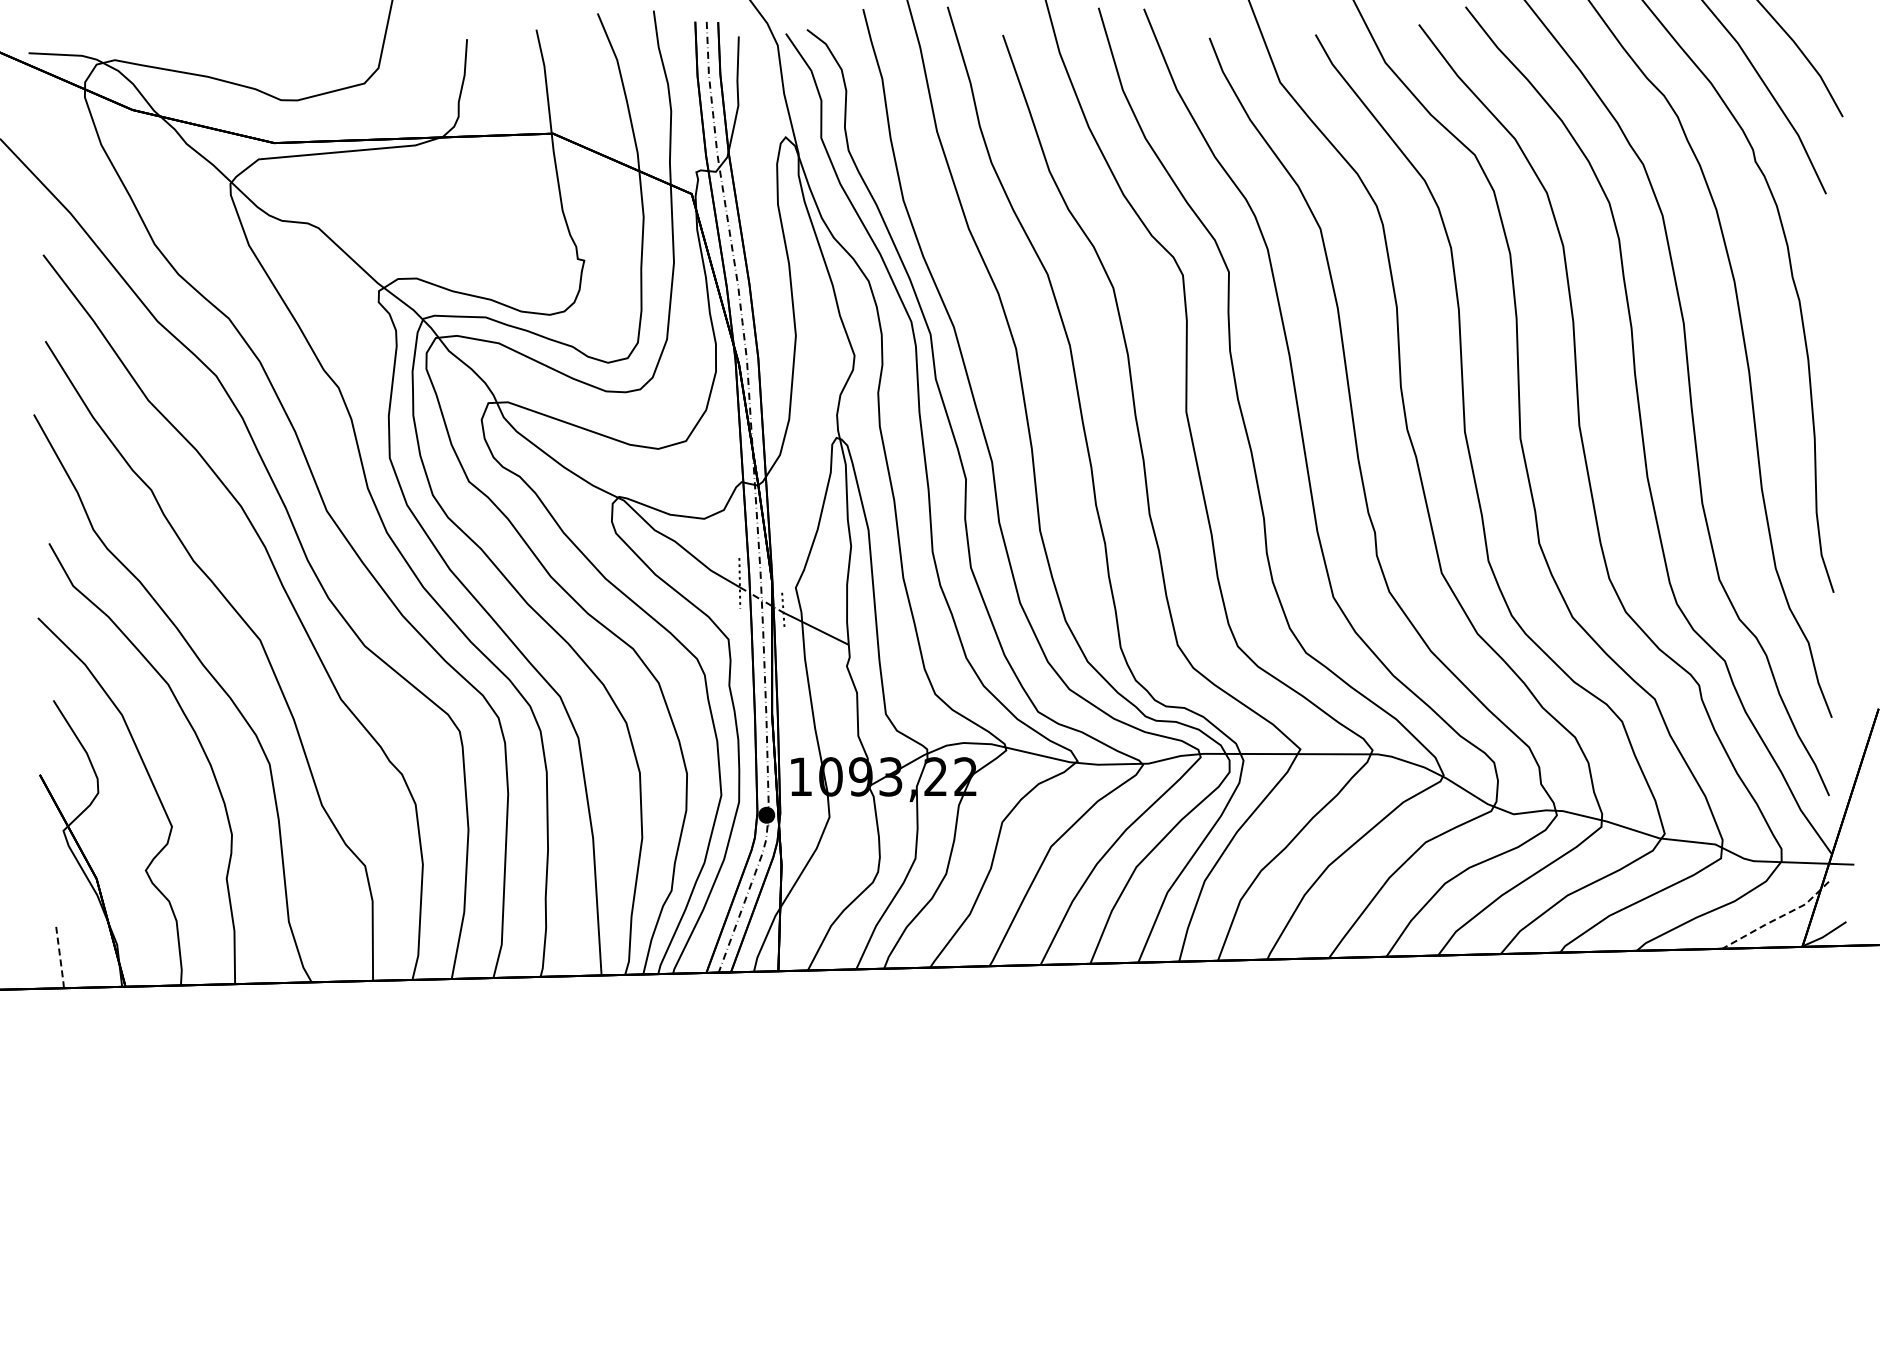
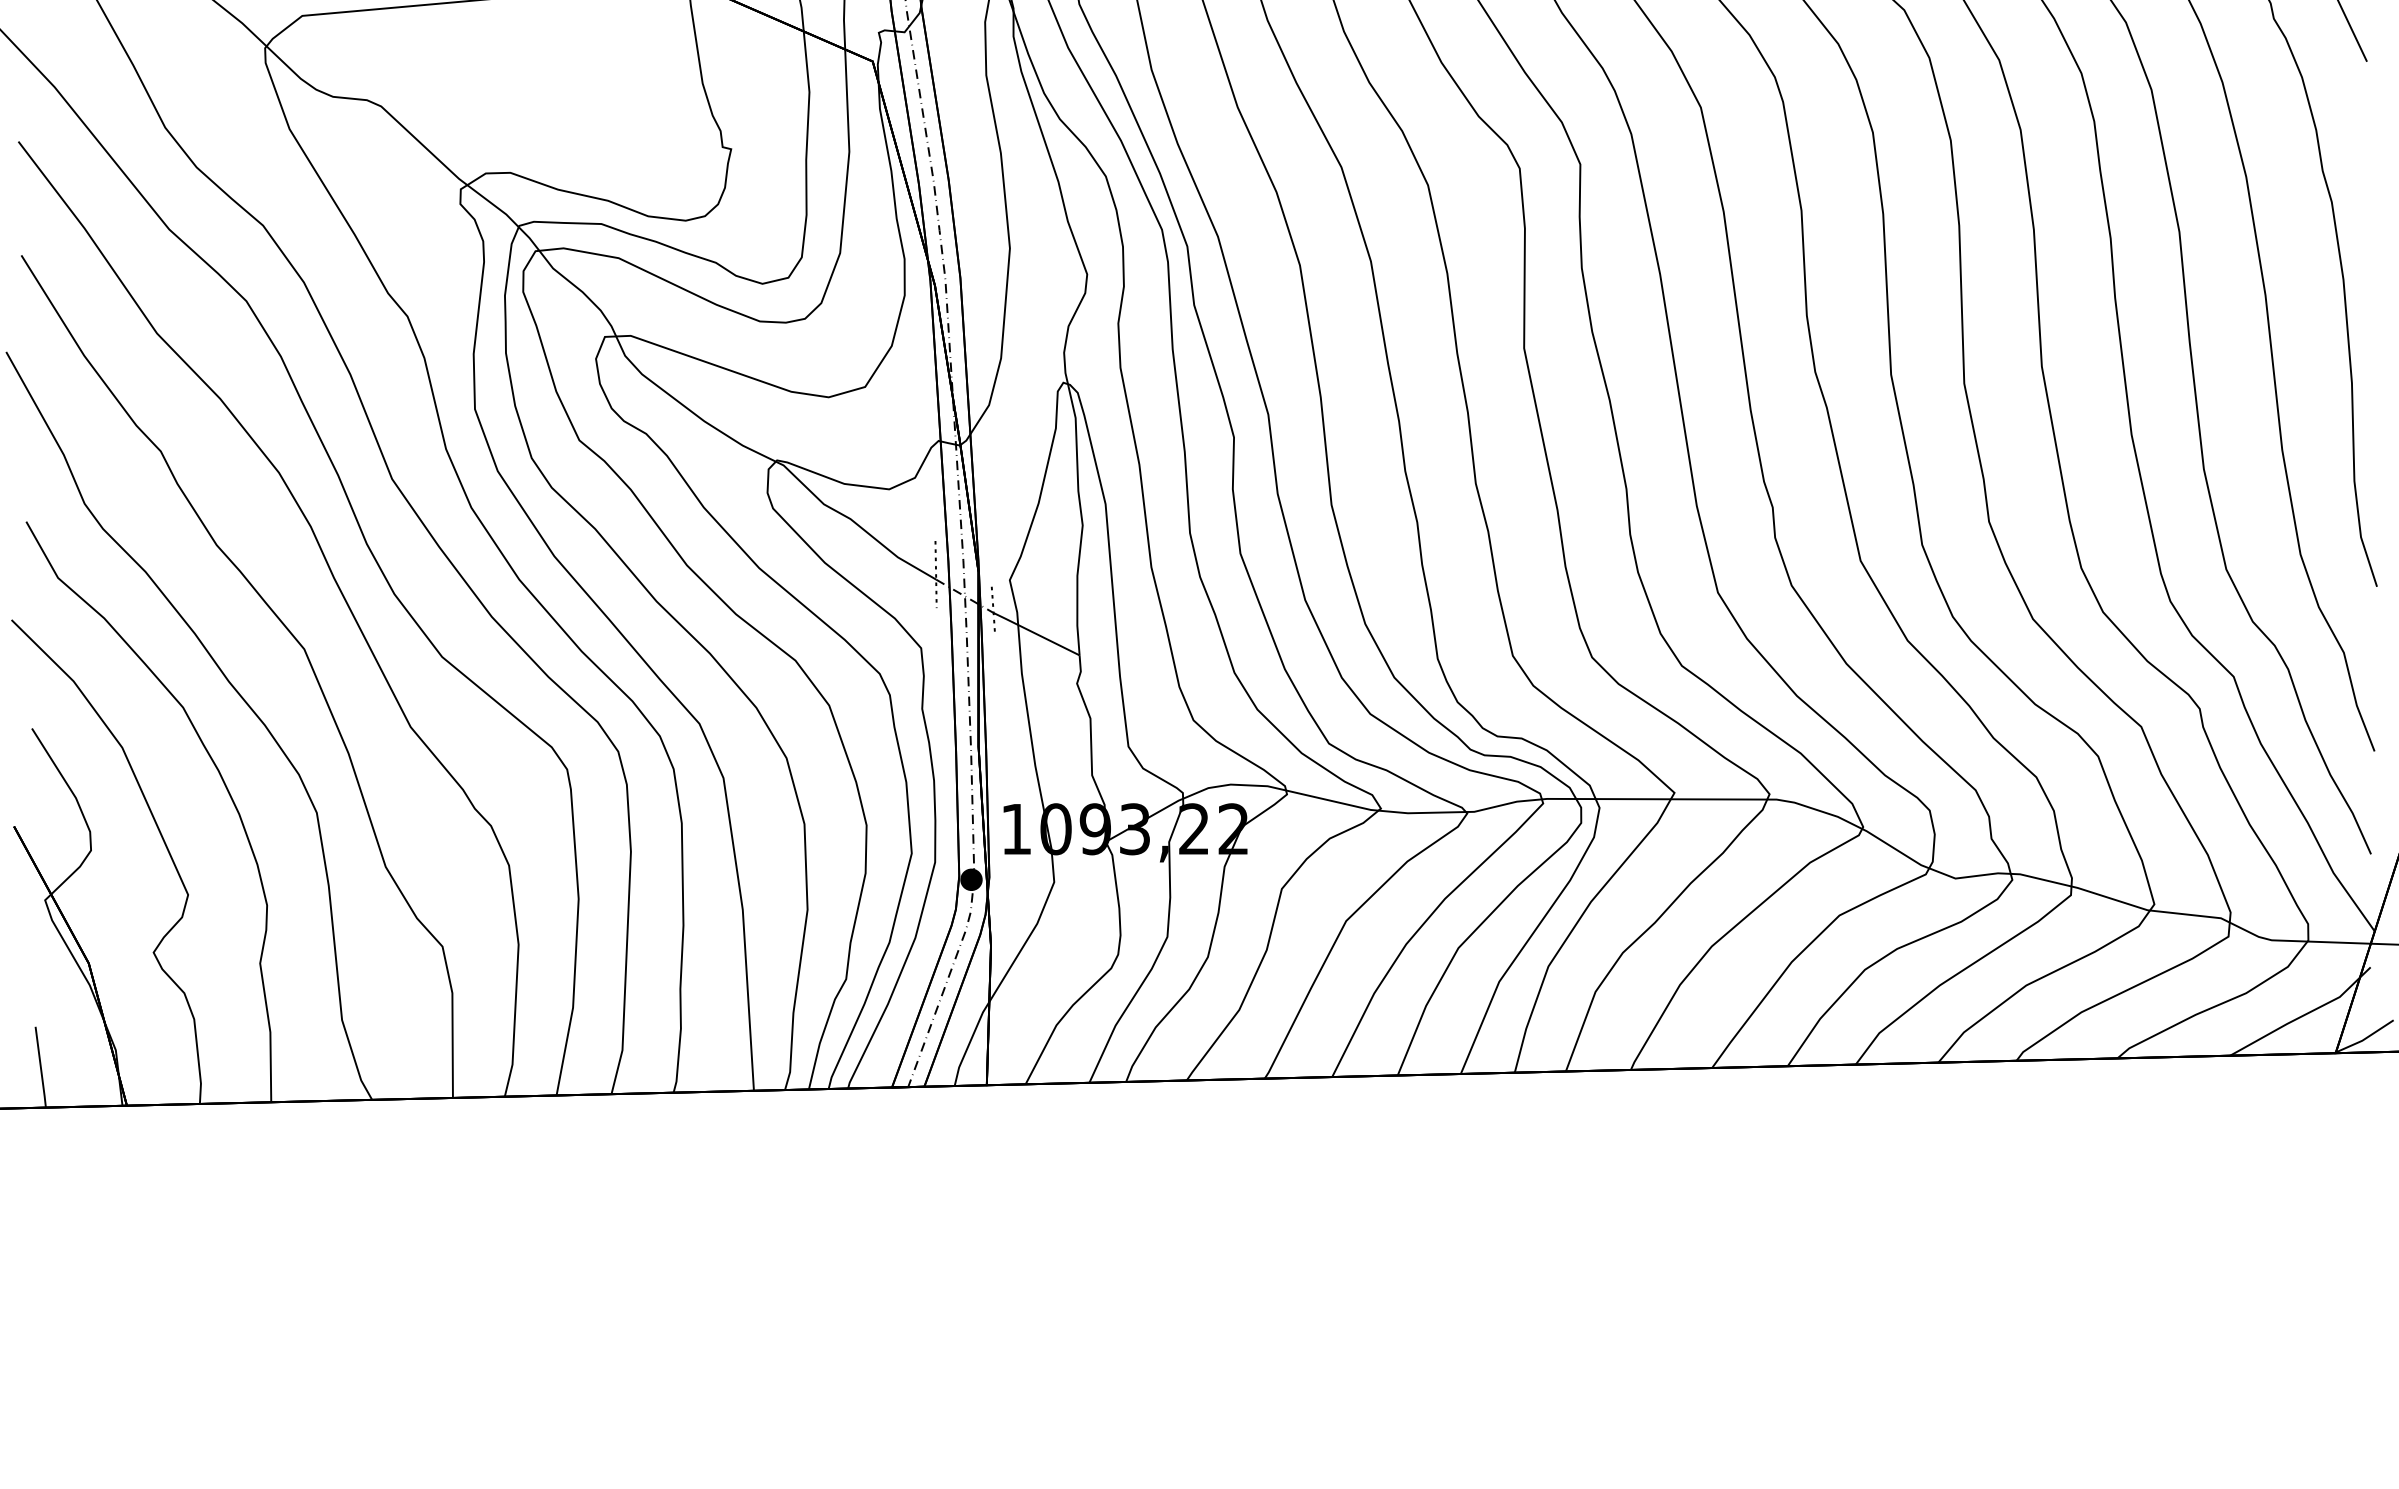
line: (1778, 918) -> (2304, 1015), dashed -> solid
line: (60, 958) -> (41, 1068), dashed -> solid

